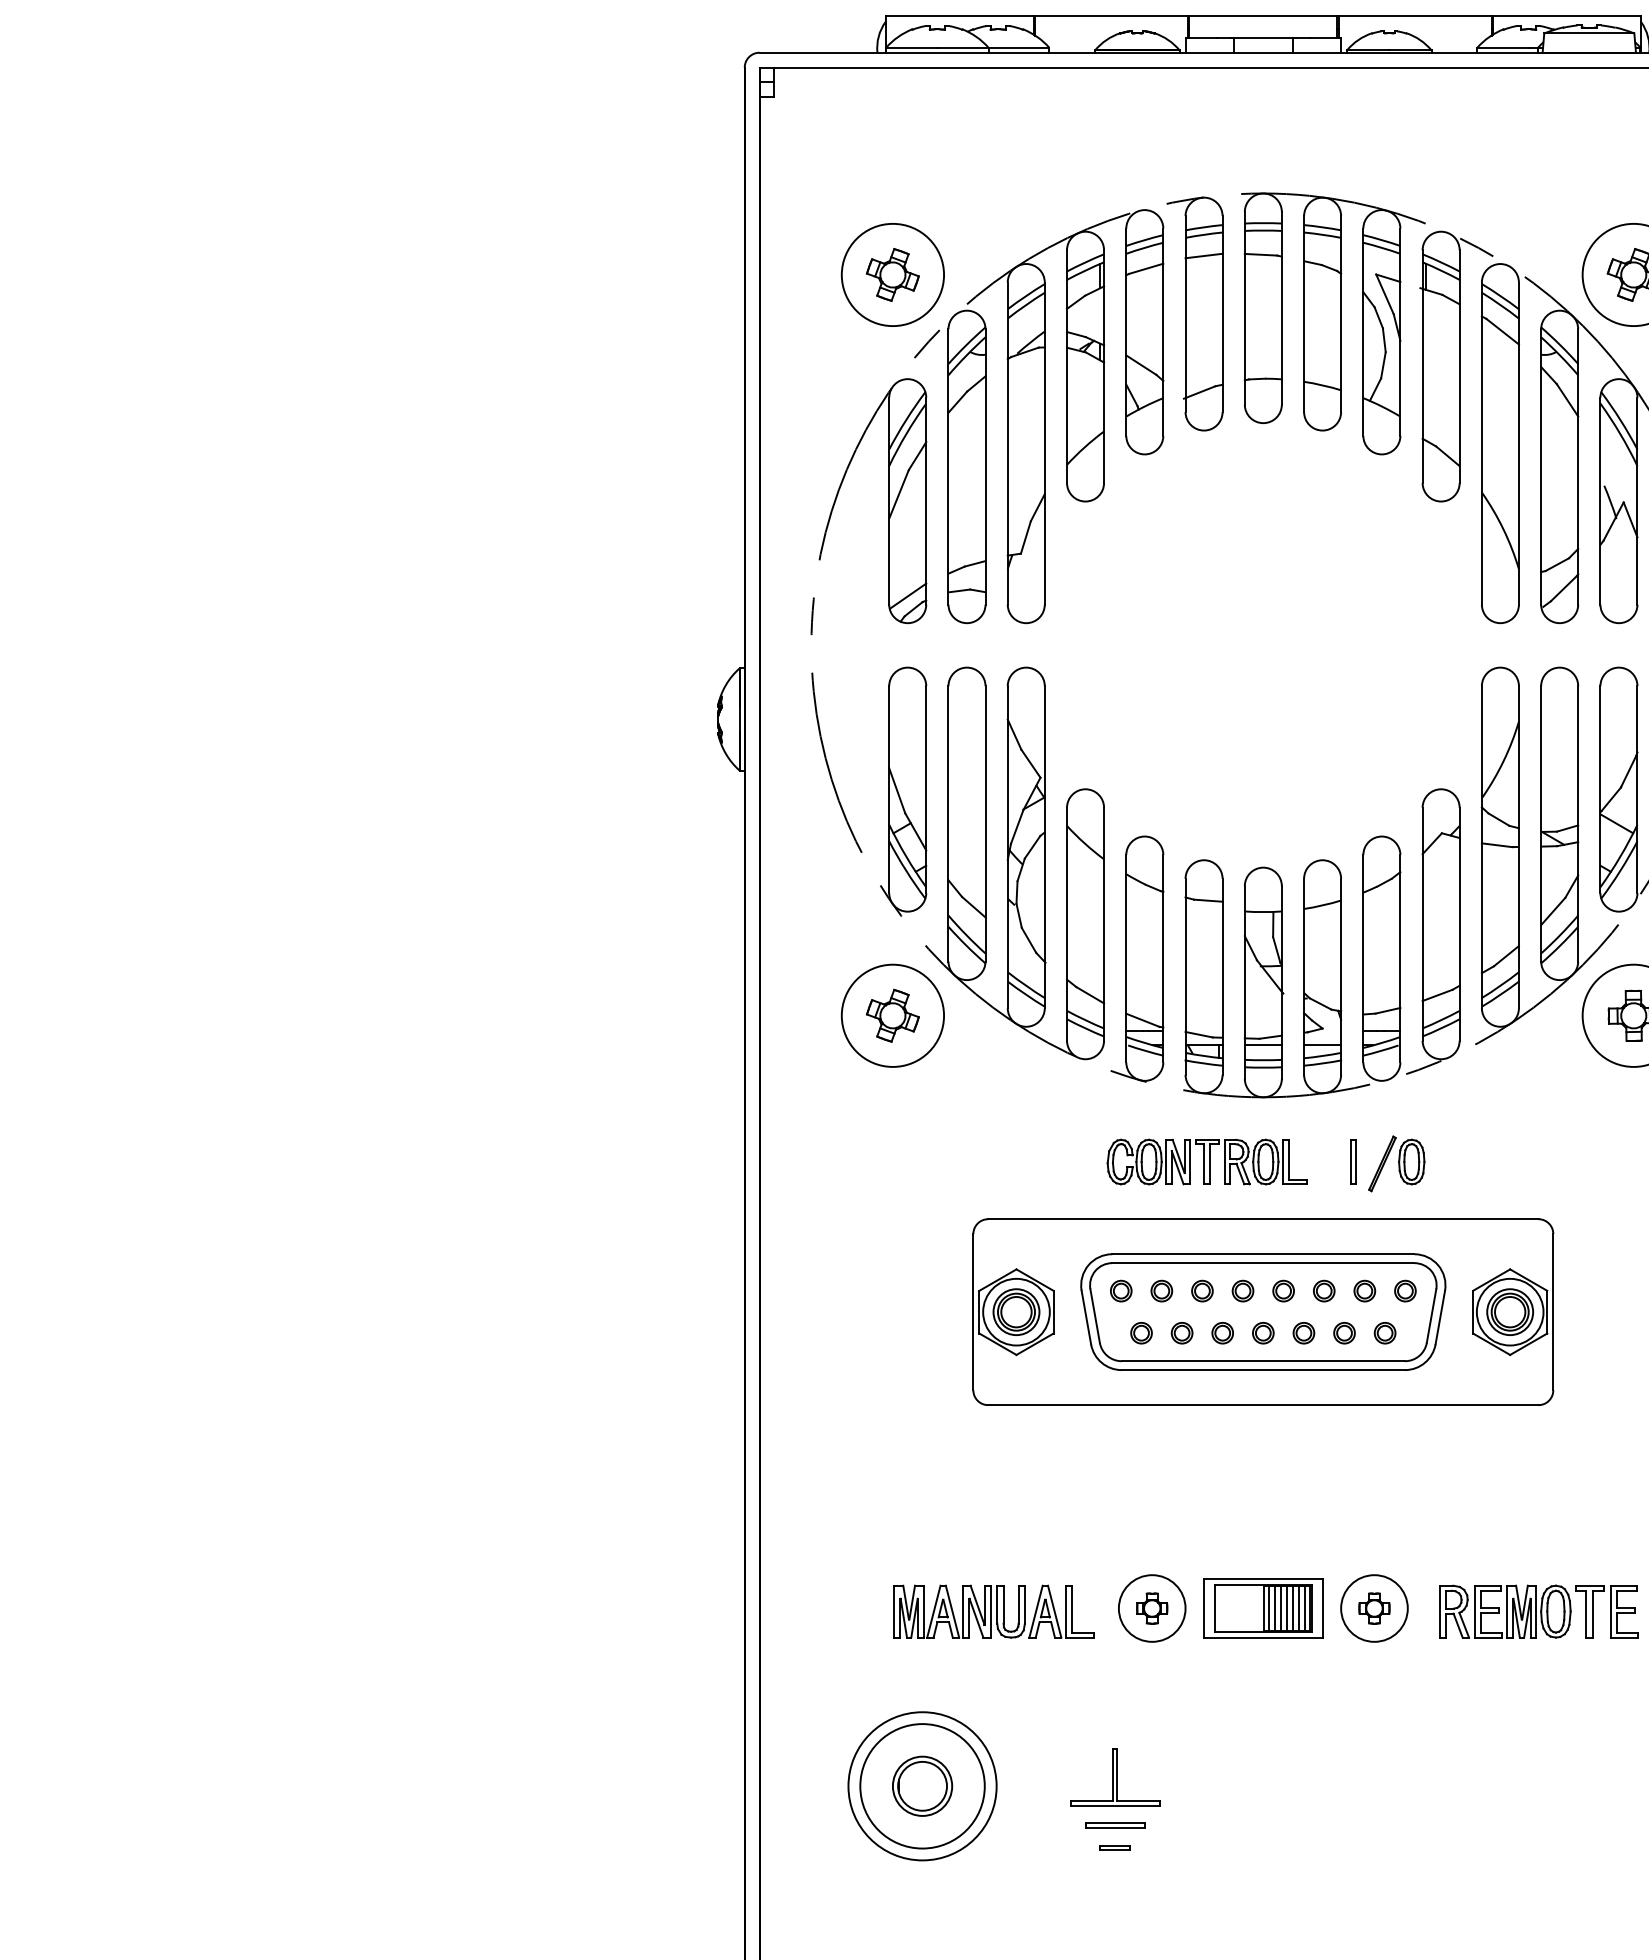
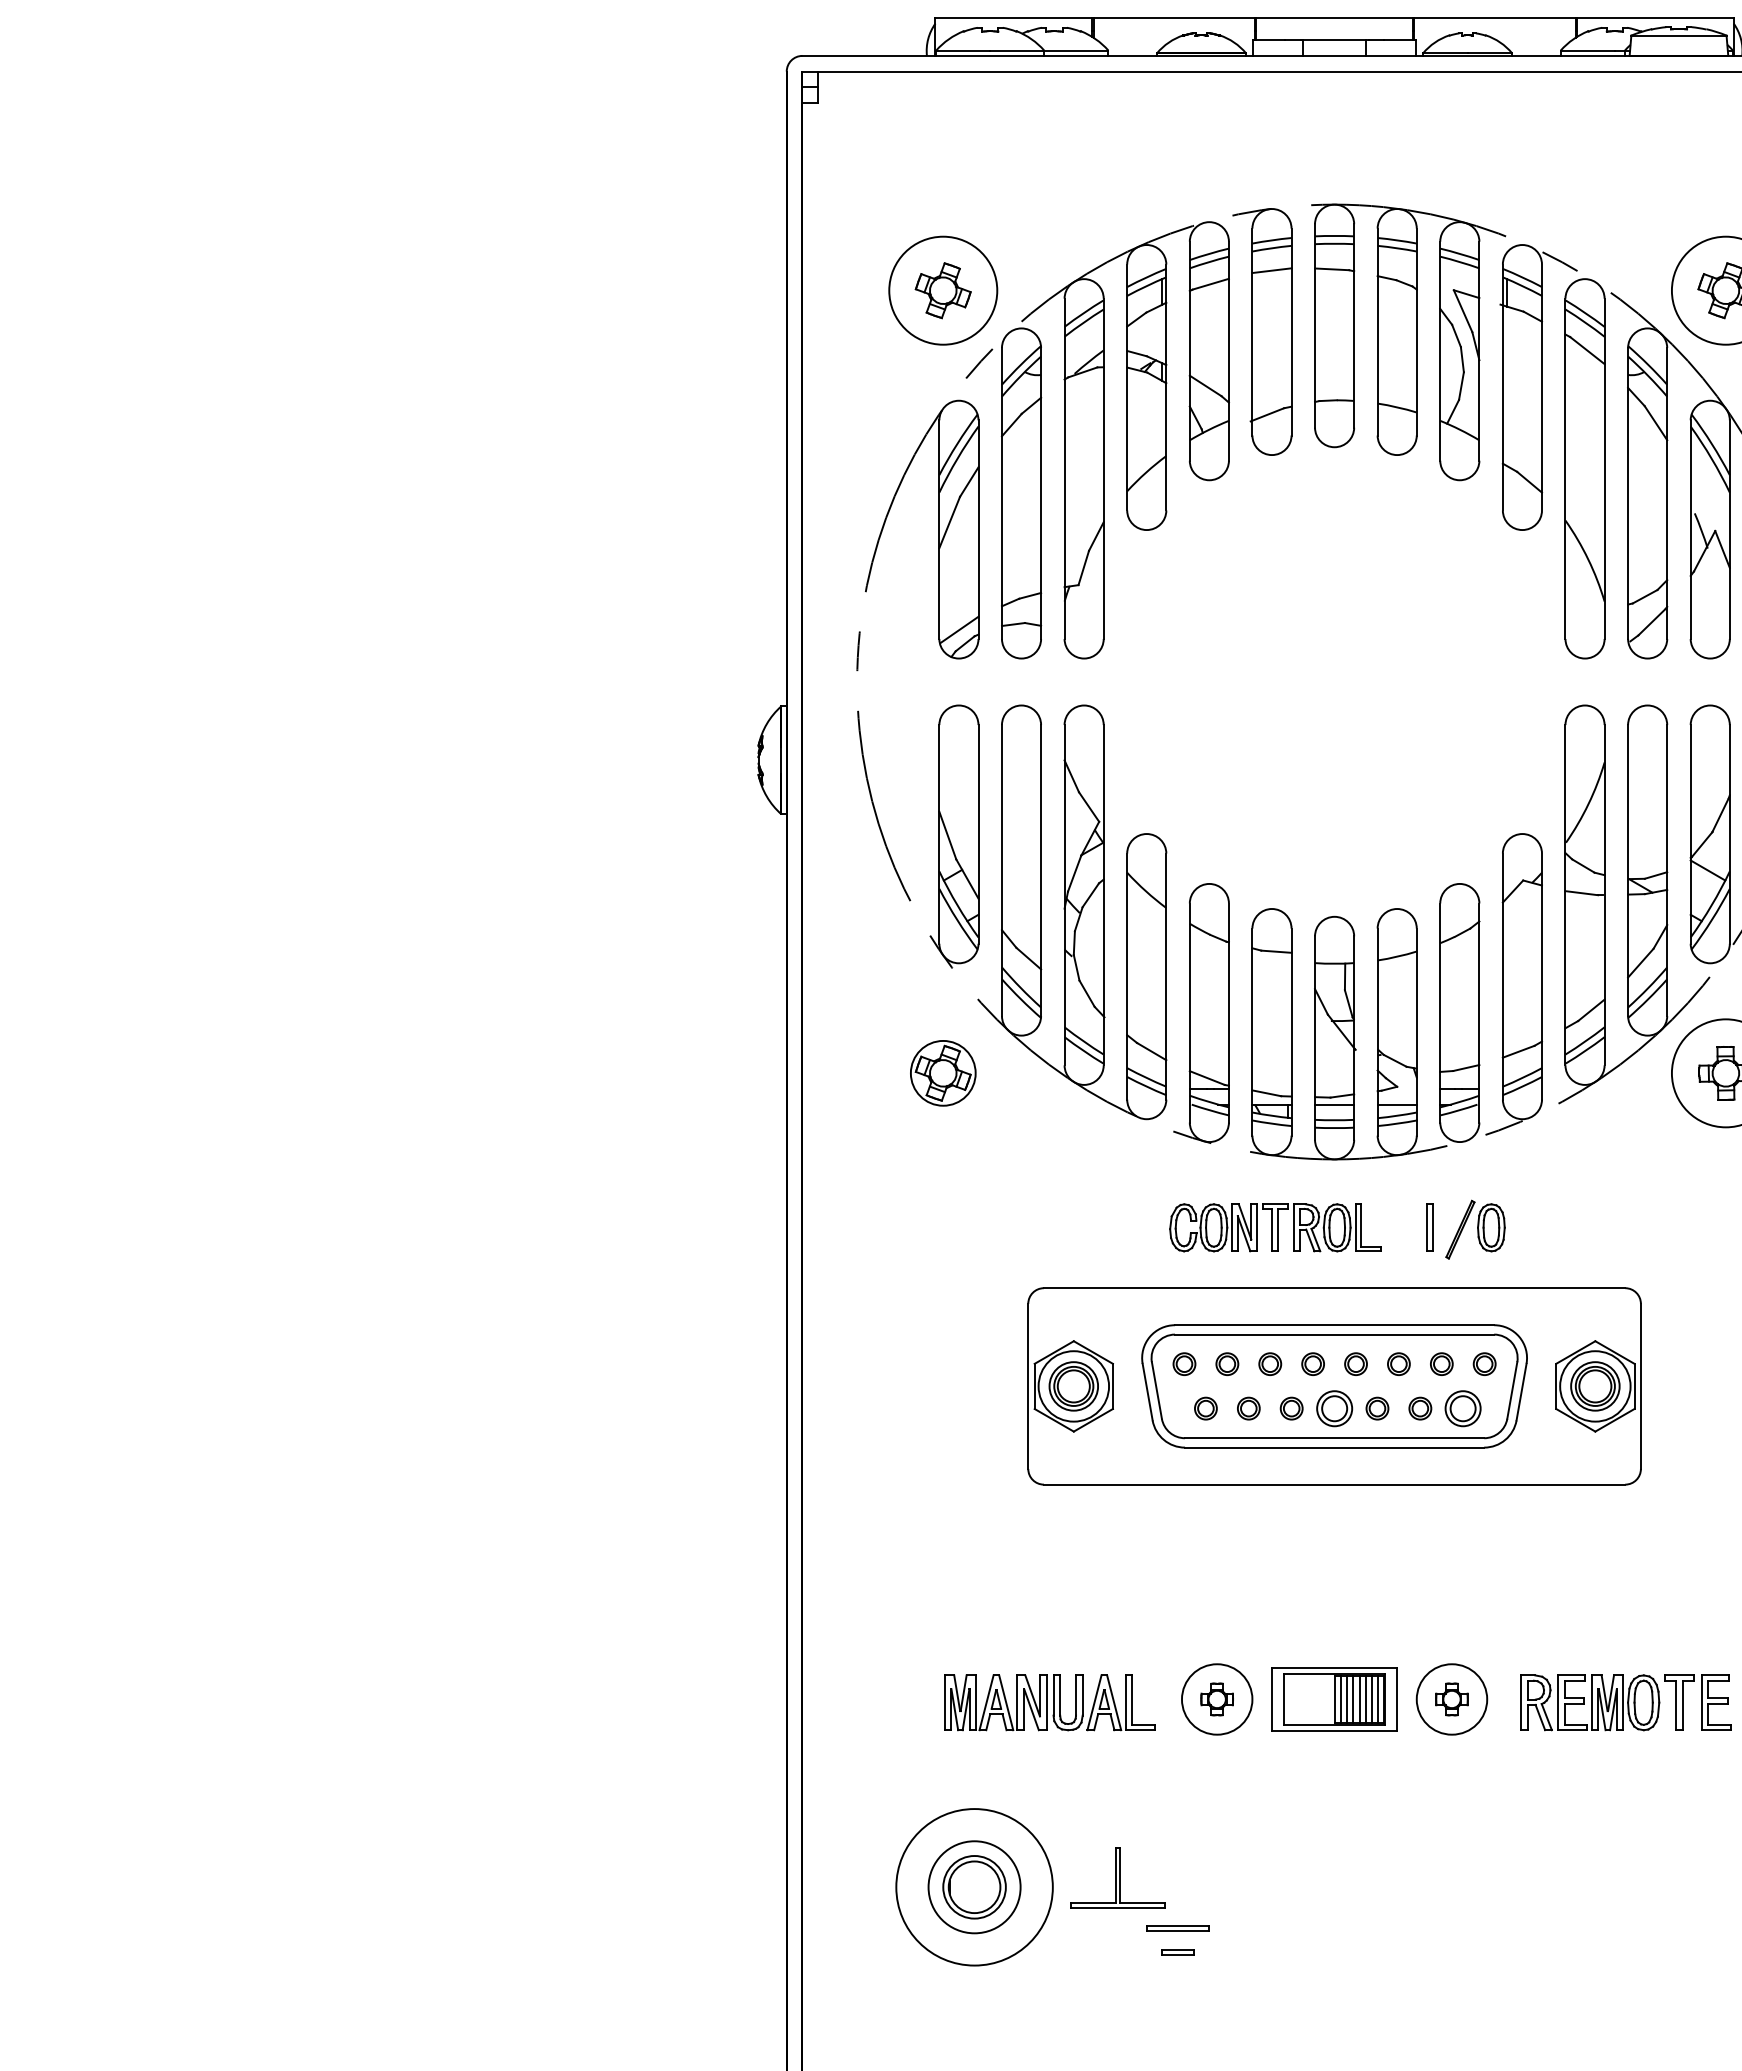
circle: (893, 1015) -> (943, 1073), size x0.6
part: (1263, 1333) -> (1334, 1408), size x1.6
part: (1385, 1333) -> (1463, 1408), size x1.6
part: (1114, 1777) -> (1117, 1877), moved
circle: (922, 1786) -> (974, 1887), size x0.7

